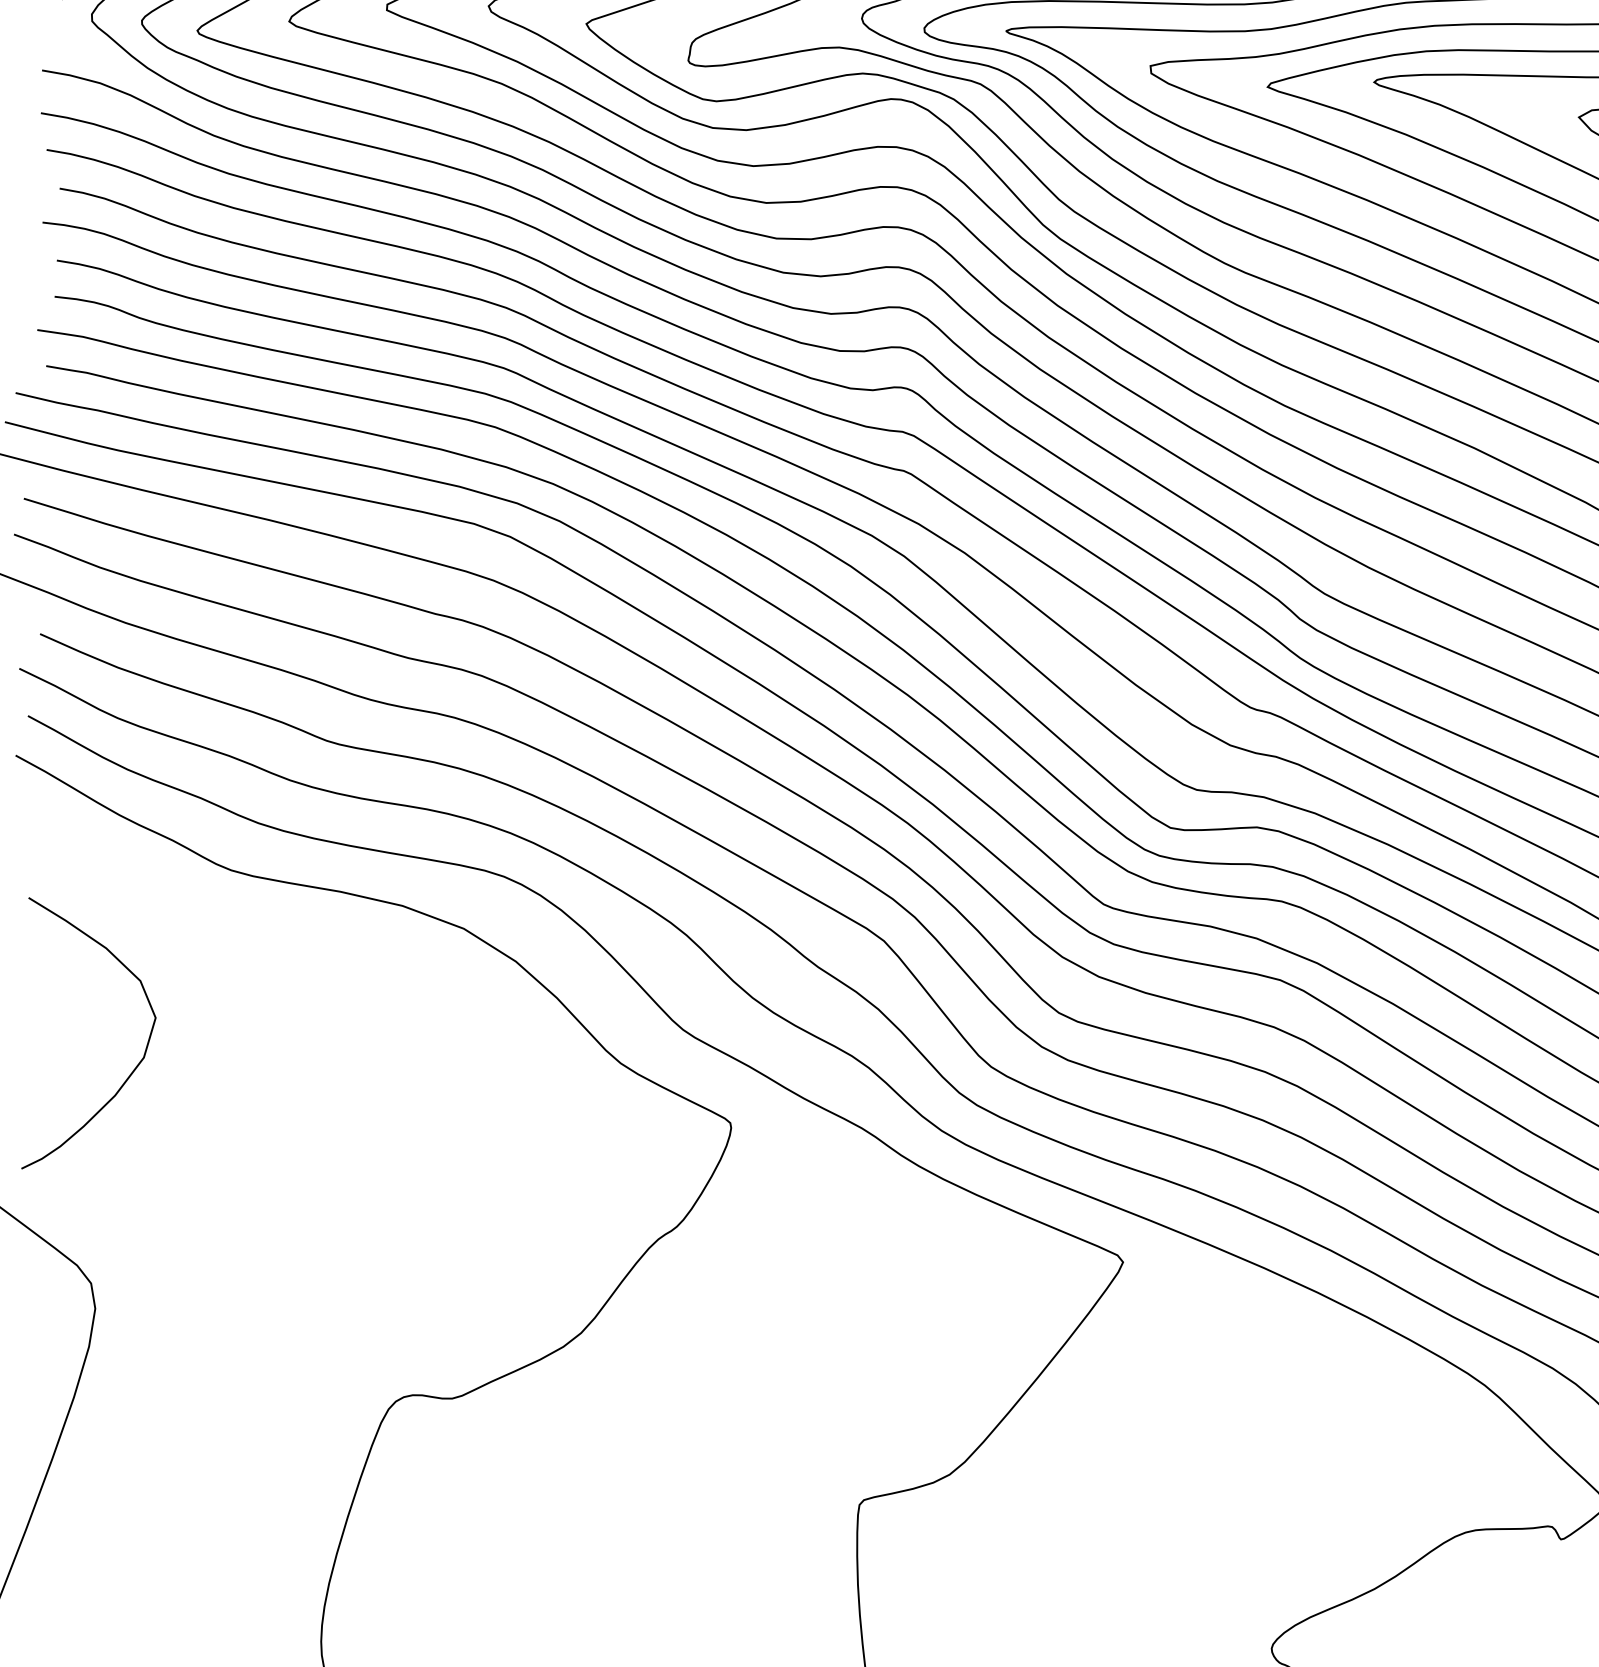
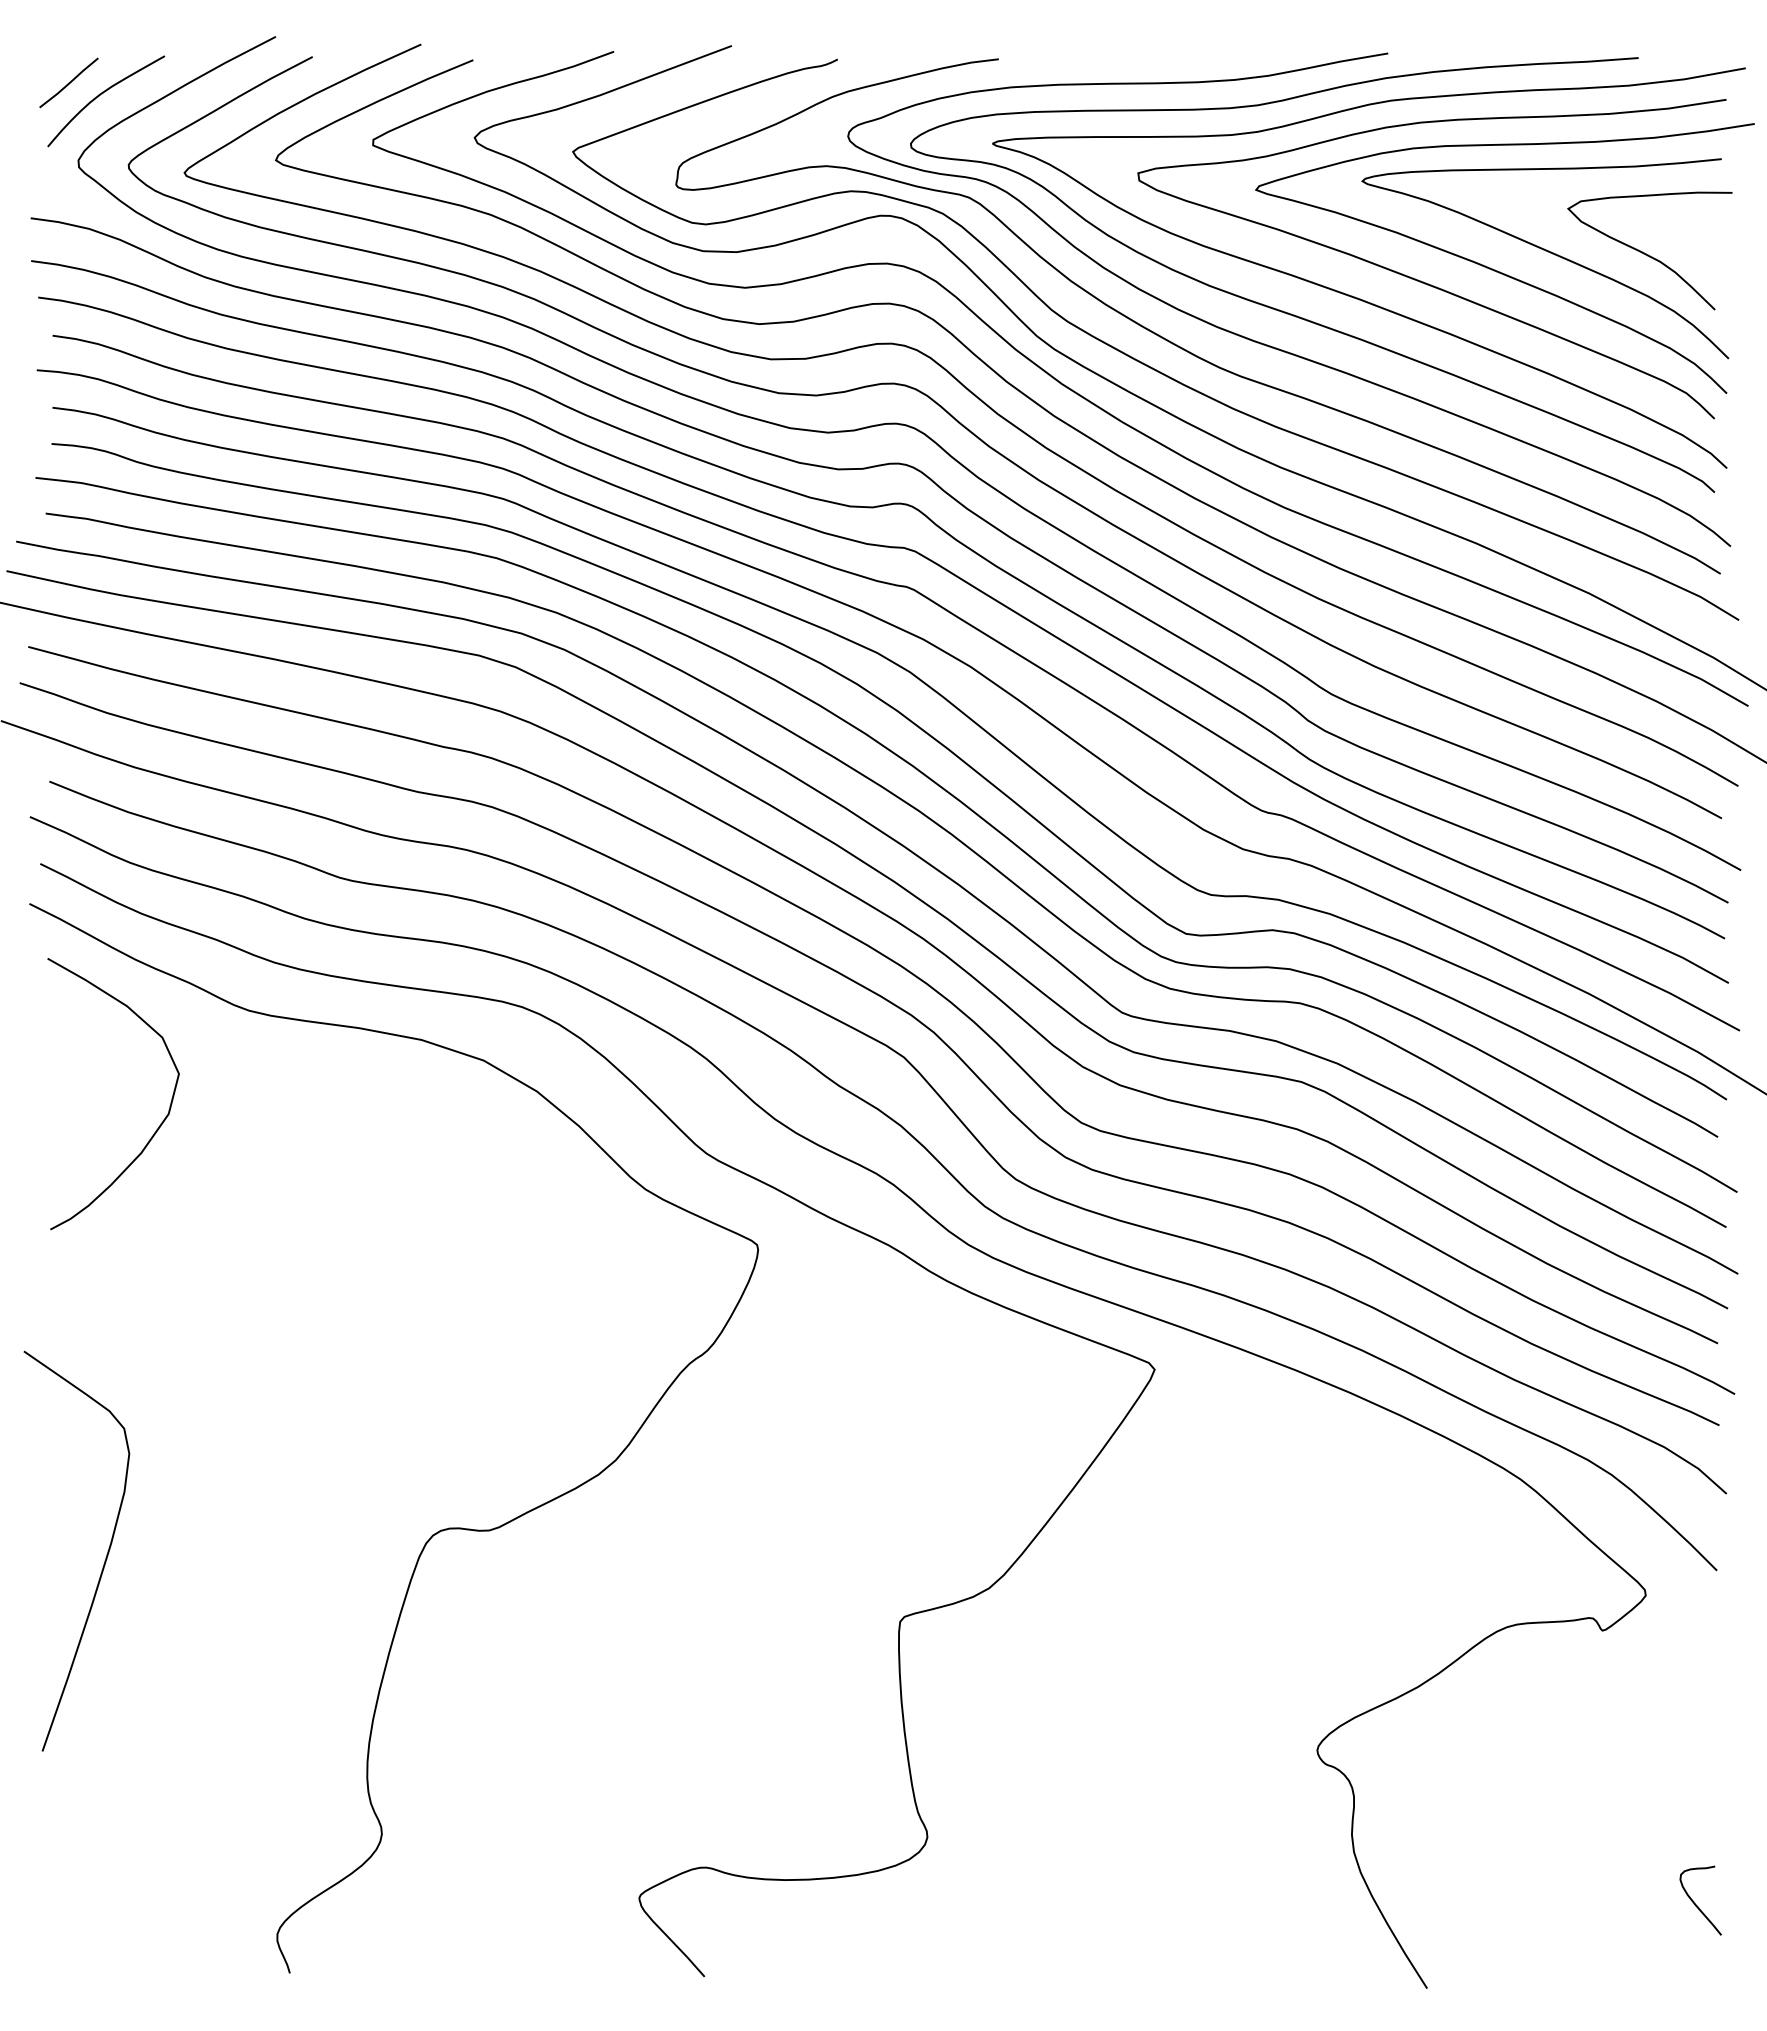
curve: (133, 1069) -> (158, 1126), moved

